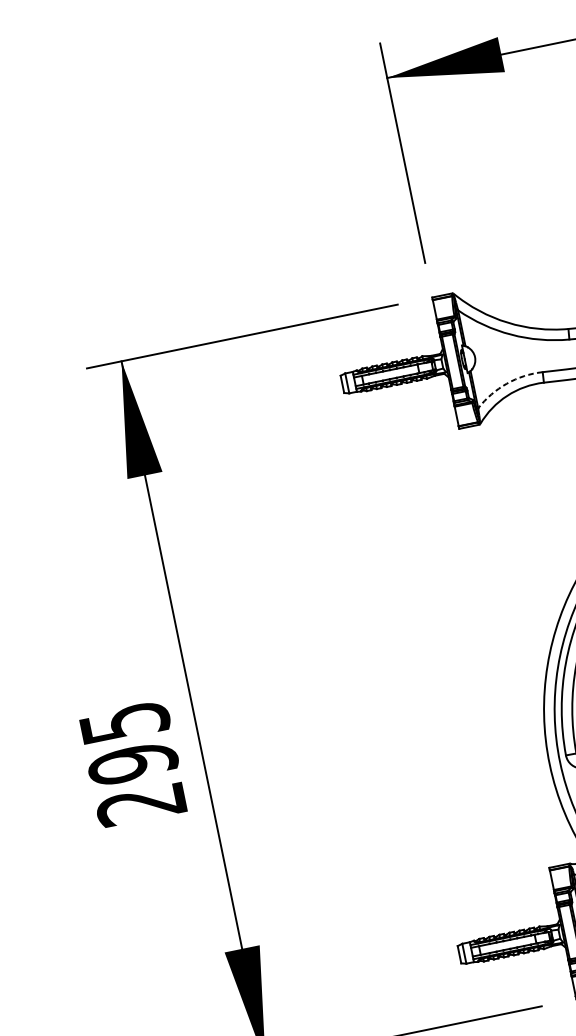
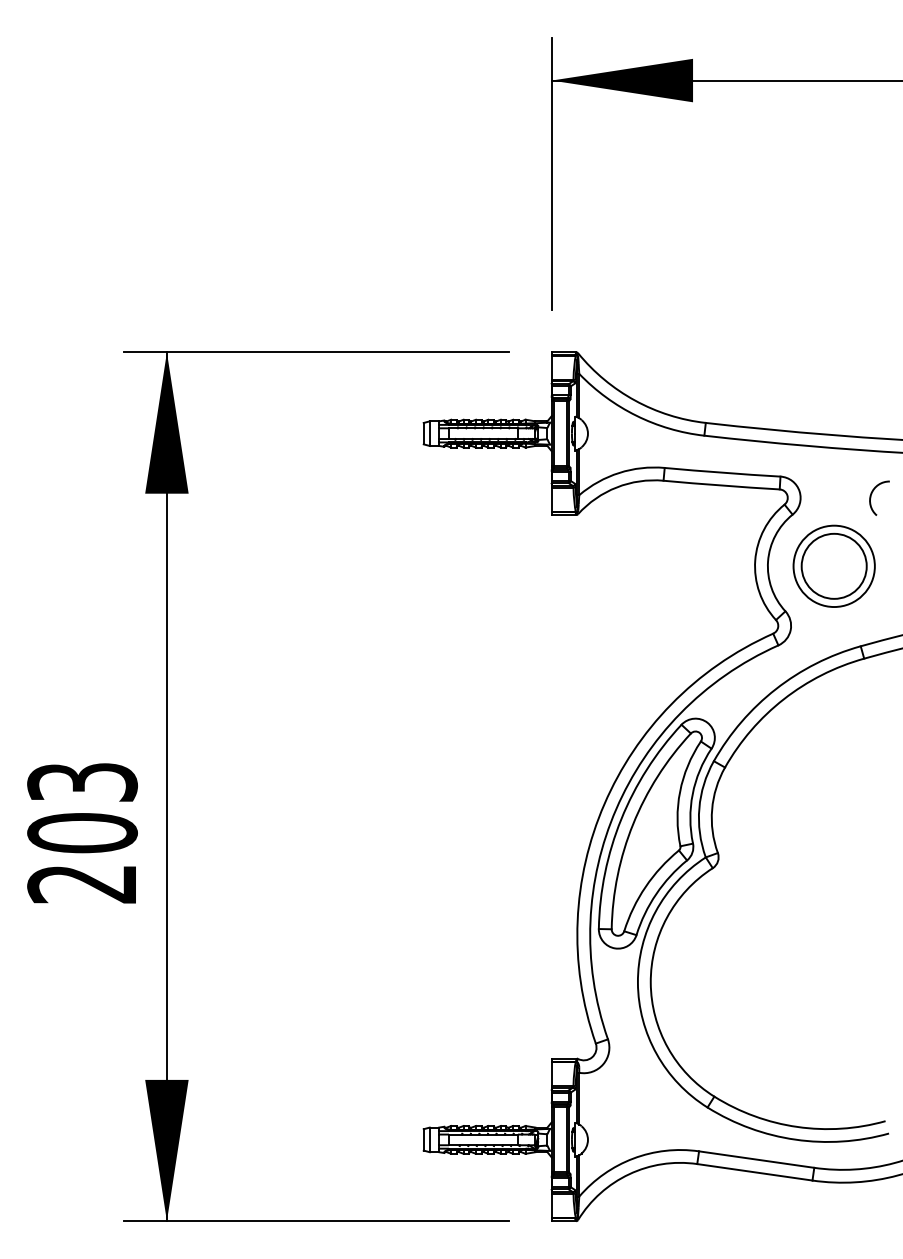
arc: (506, 383) -> (619, 472), dashed -> solid
text: (128, 743) -> (82, 808), 295 -> 203

